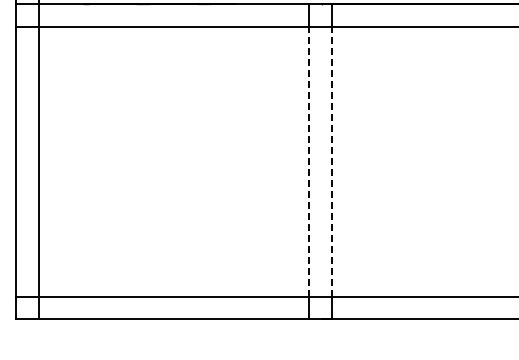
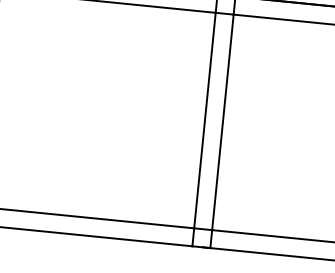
line: (309, 161) -> (205, 120), dashed -> solid
line: (331, 161) -> (222, 122), dashed -> solid

